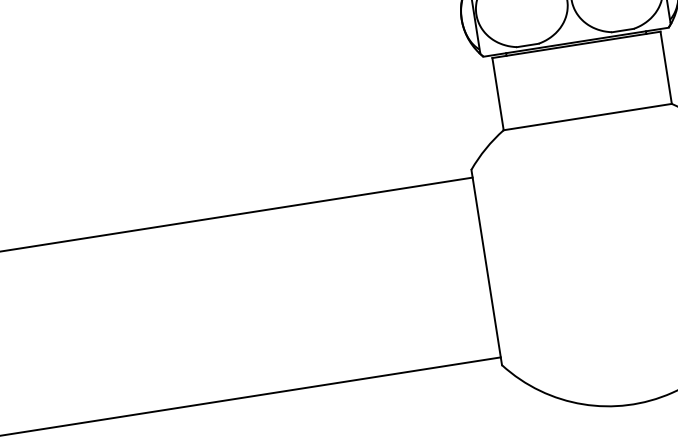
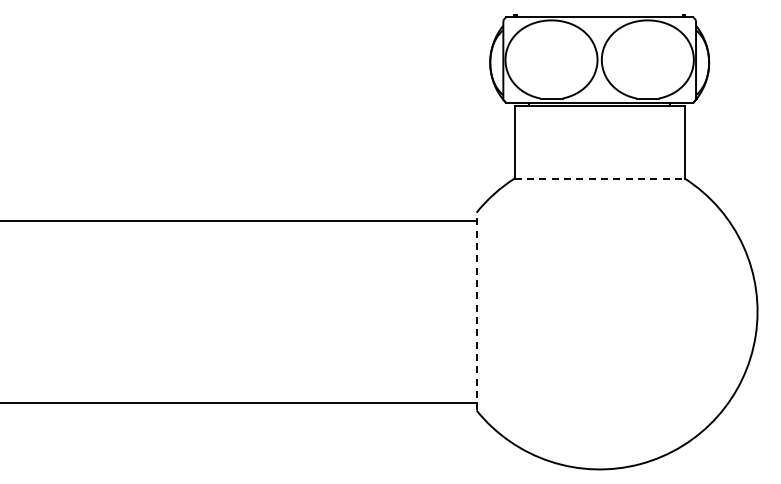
line: (588, 116) -> (600, 178), solid -> dashed
line: (486, 267) -> (476, 311), solid -> dashed

